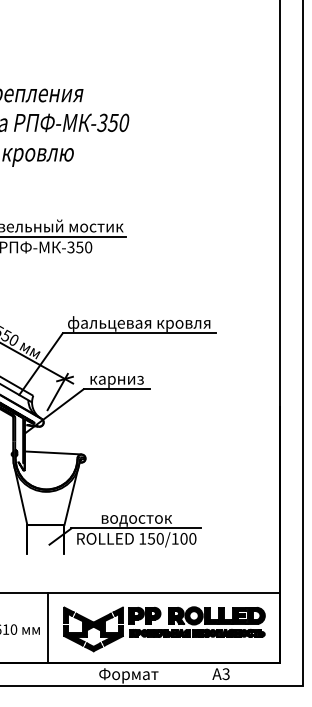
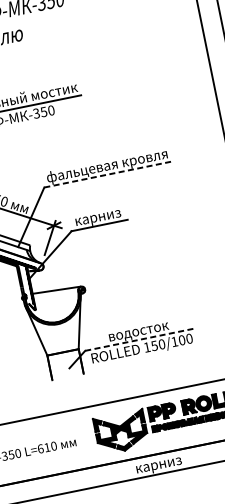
line: (139, 333) -> (109, 174), solid -> dashed
line: (136, 528) -> (140, 339), solid -> dashed
line: (47, 627) -> (81, 438), removed
text: (128, 675) -> (158, 465), Формат -> карниз

